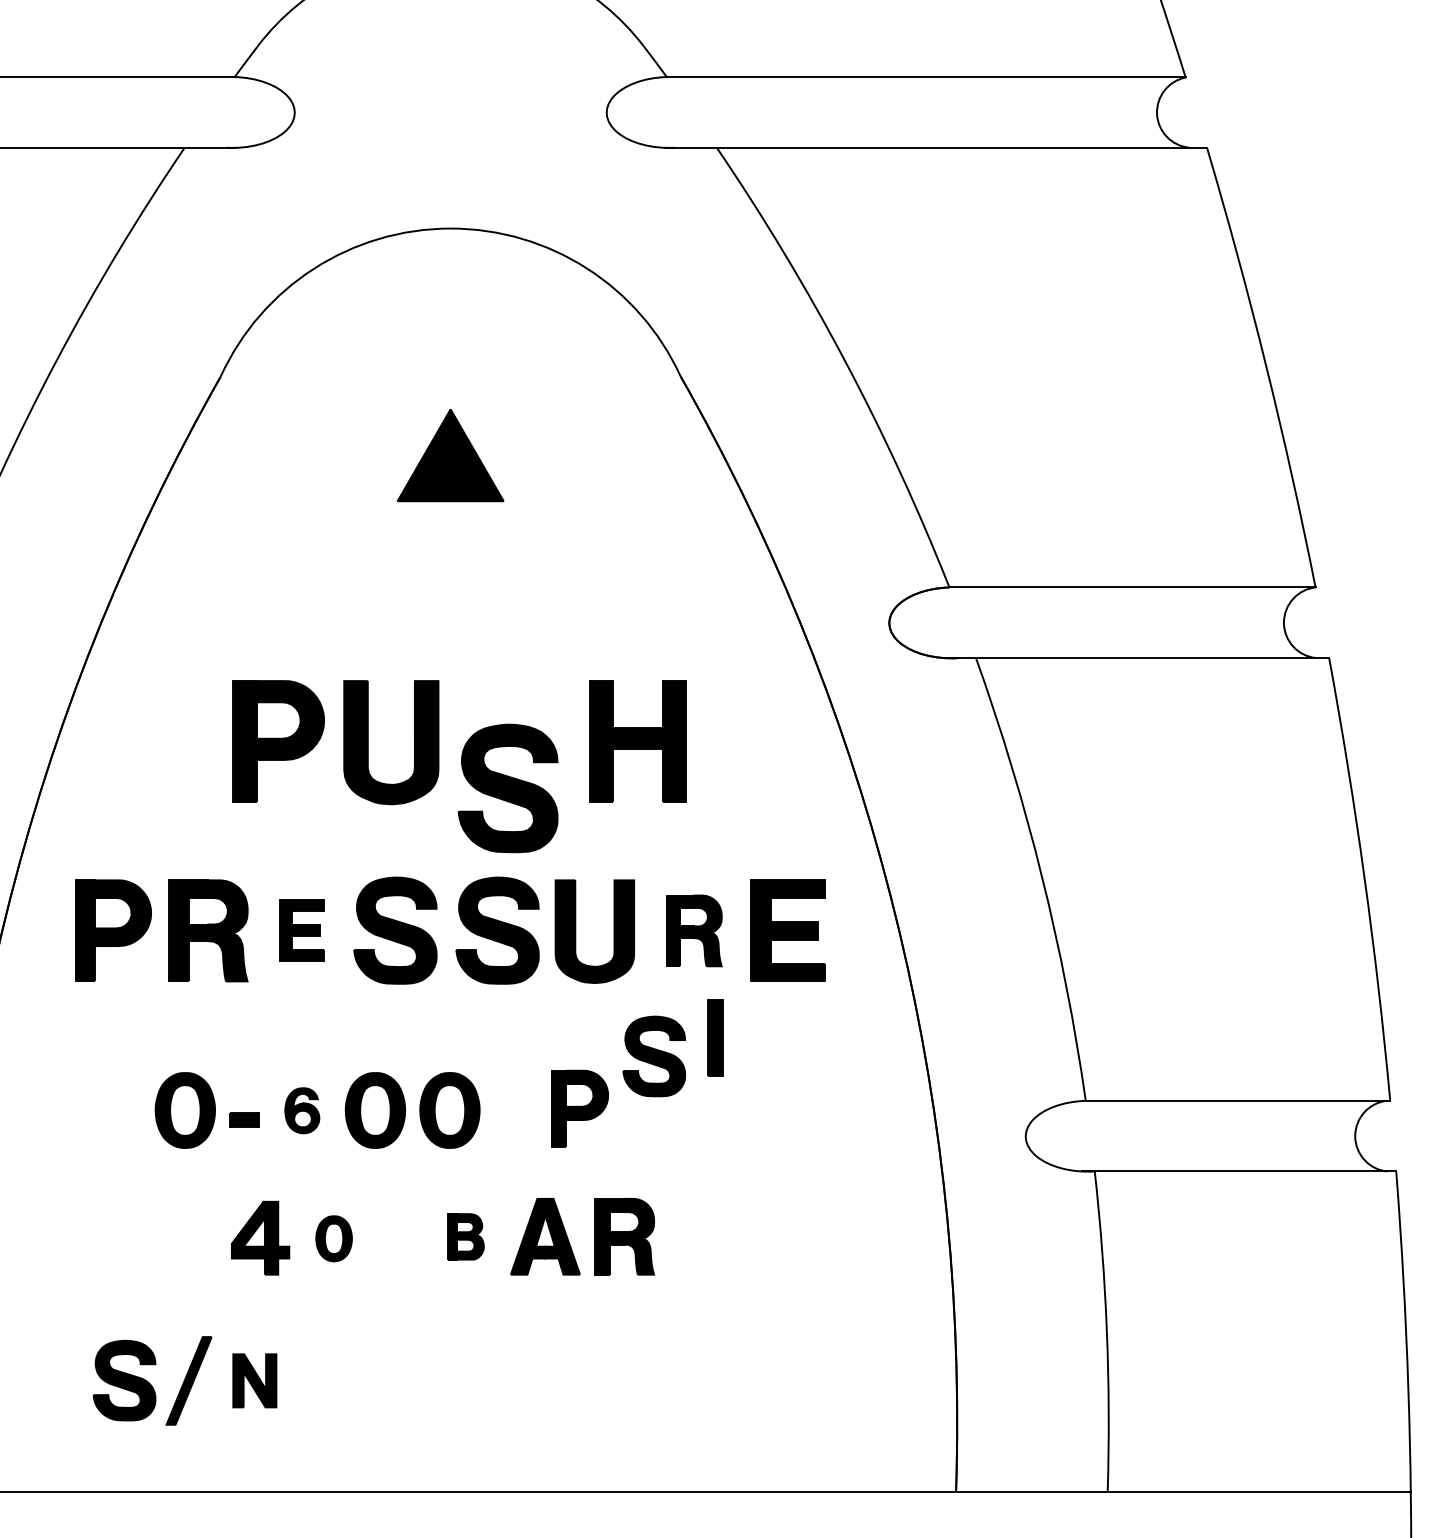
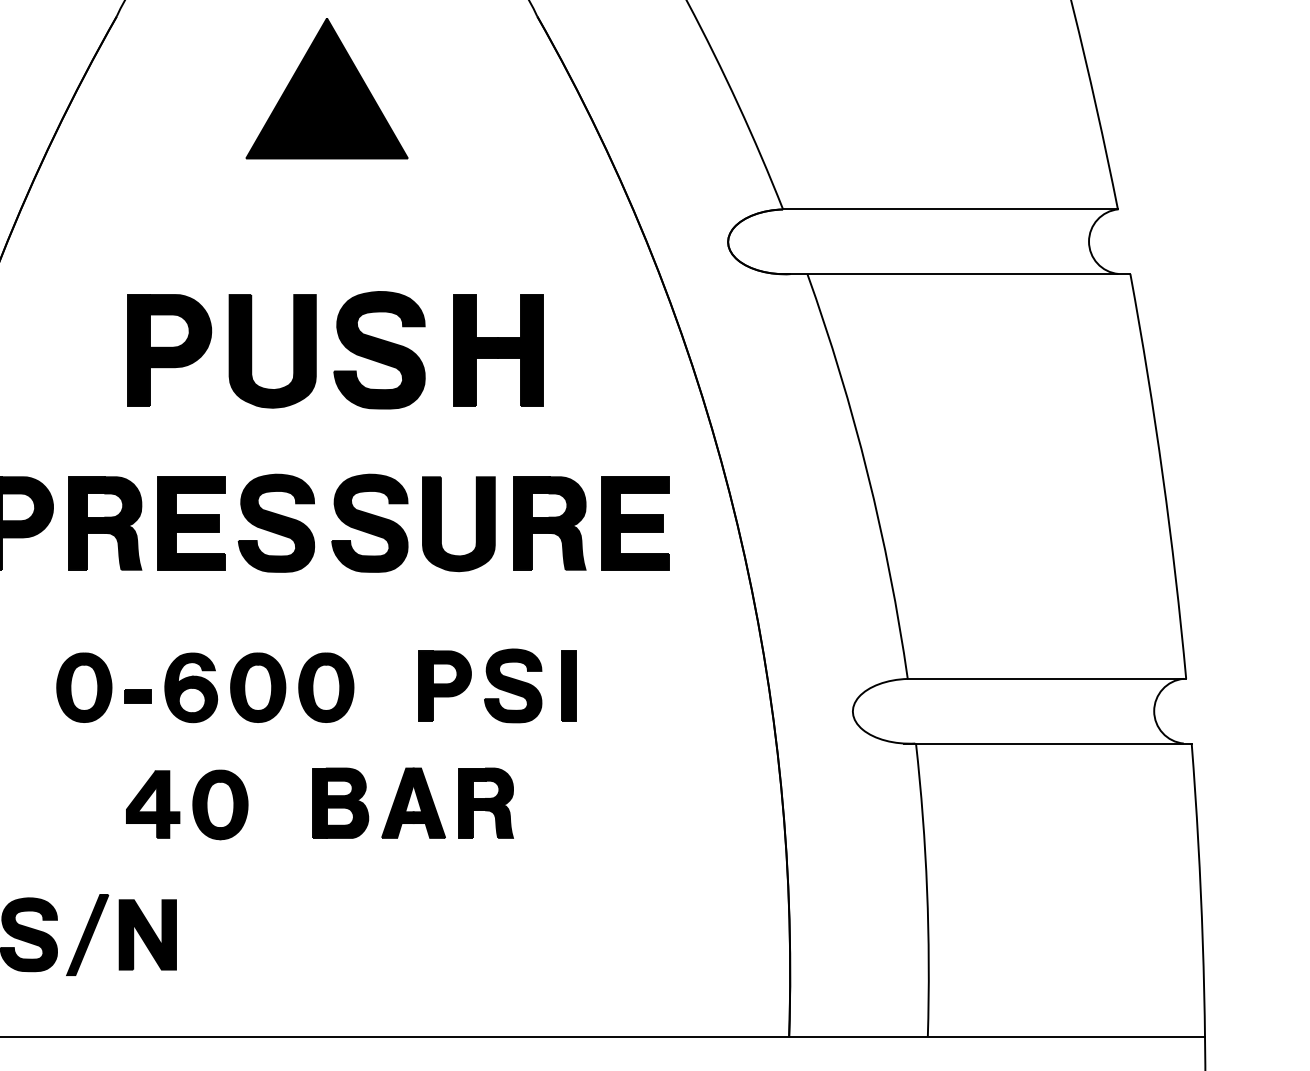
part: (450, 455) -> (326, 88), size x1.67
part: (507, 788) -> (378, 350), moved
part: (301, 930) -> (190, 523), size x1.67
part: (694, 930) -> (549, 523), size x1.43
part: (715, 1037) -> (569, 685), moved
part: (654, 1056) -> (513, 685), moved
part: (302, 1110) -> (191, 687), size x1.67
part: (465, 1236) -> (340, 802), size x1.67
part: (333, 1238) -> (219, 804), size x1.67
part: (254, 1380) -> (147, 934), size x1.43

